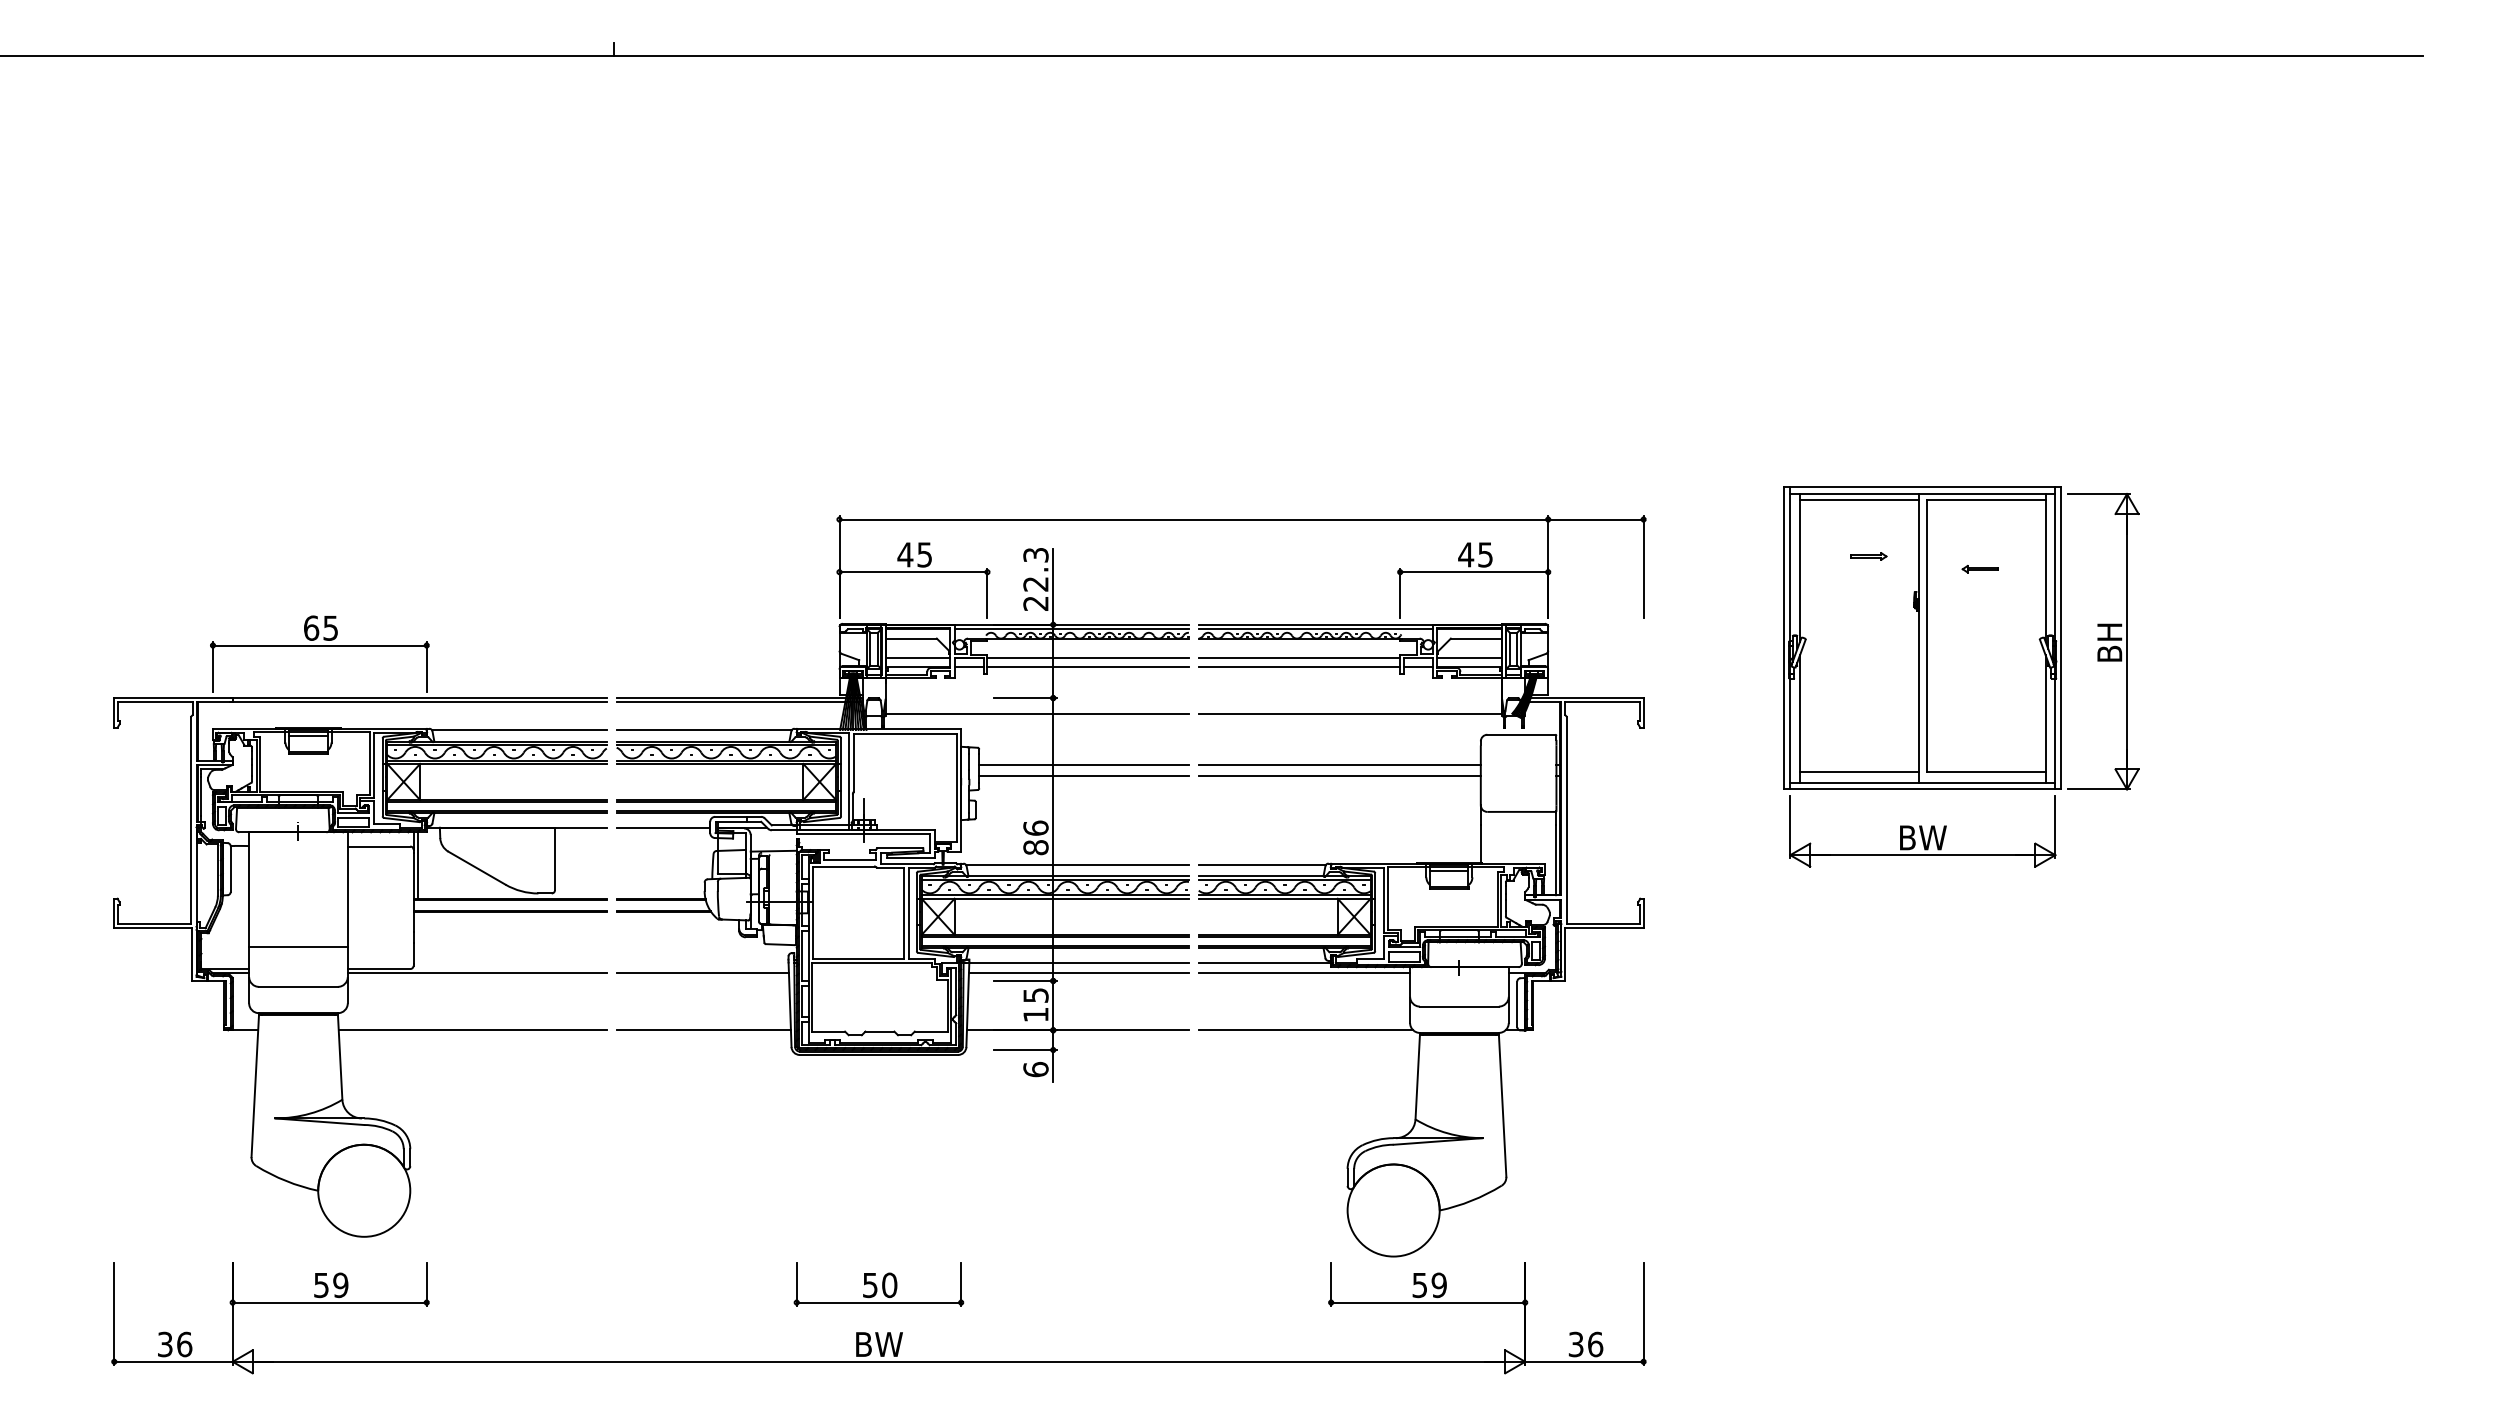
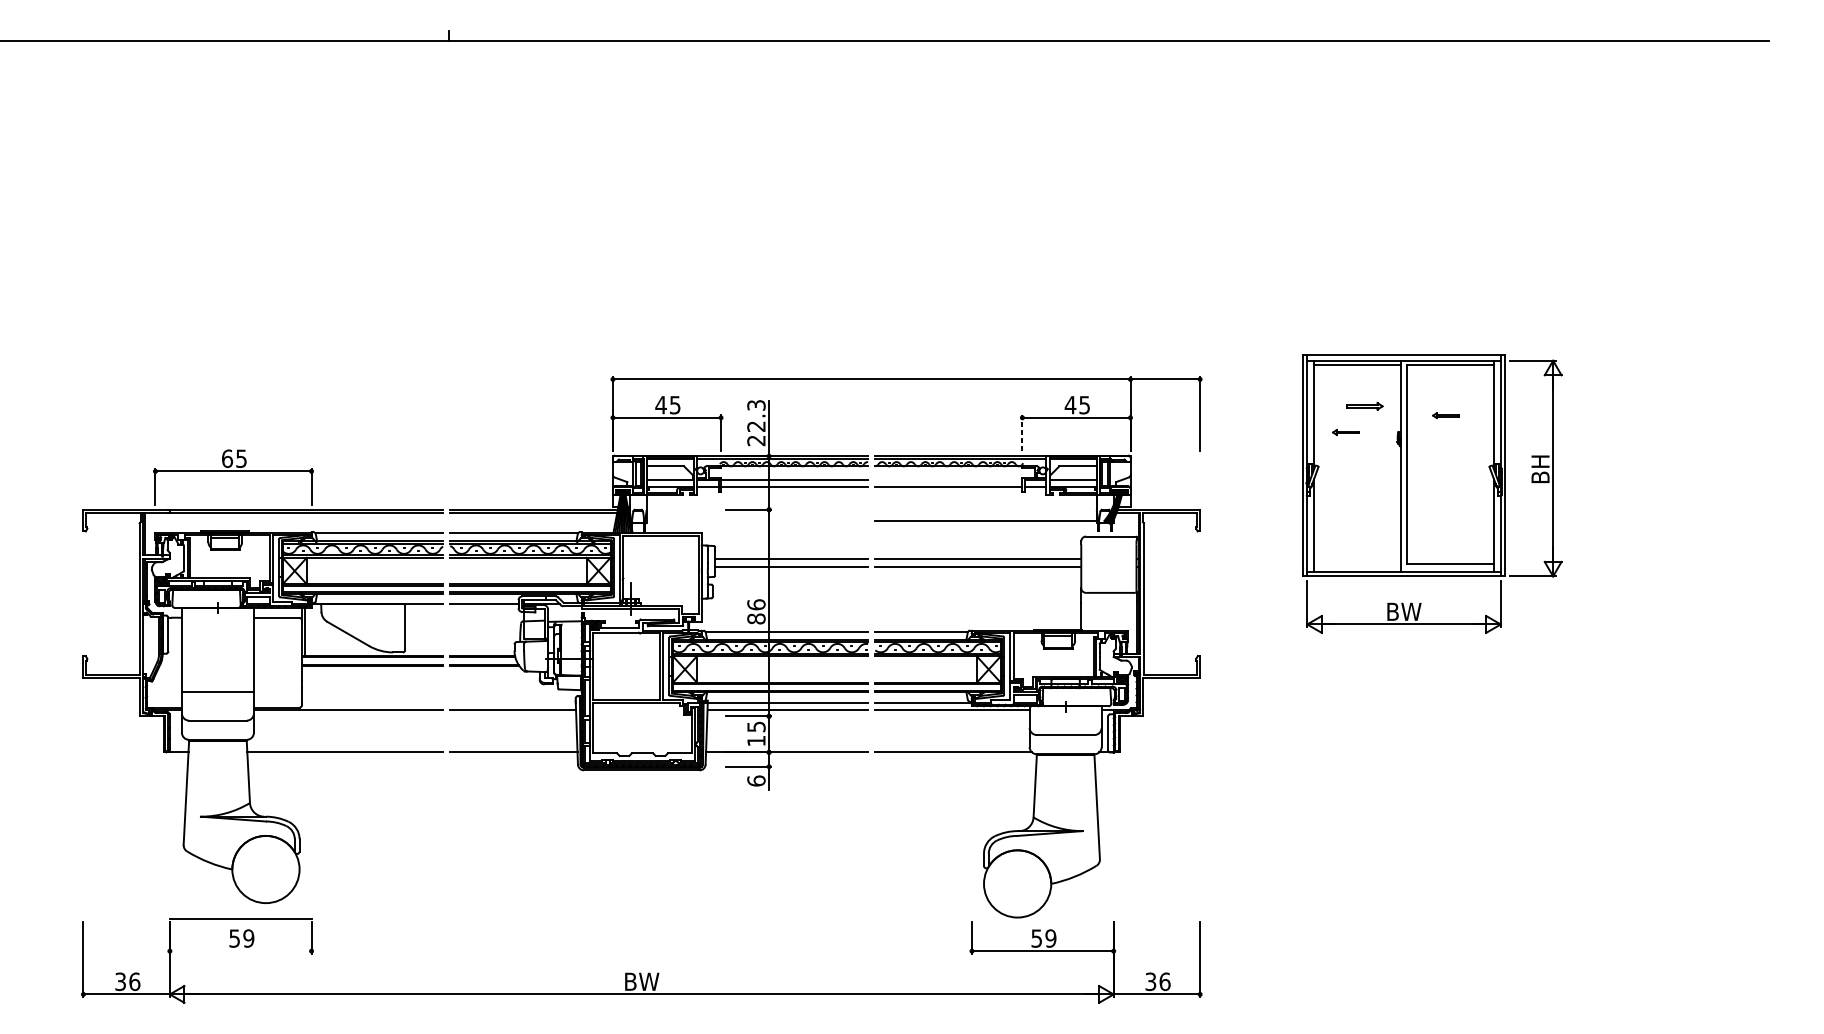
part: (1868, 556) -> (1364, 406), size x1.4
part: (1842, 592) -> (1345, 432), added
line: (1400, 593) -> (1022, 433), solid -> dashed
line: (1299, 658) -> (948, 480), removed
line: (1036, 713) -> (756, 521), removed
line: (1858, 771) -> (1357, 563), removed
part: (878, 1284) -> (641, 937), removed
line: (329, 1302) -> (240, 918), moved

